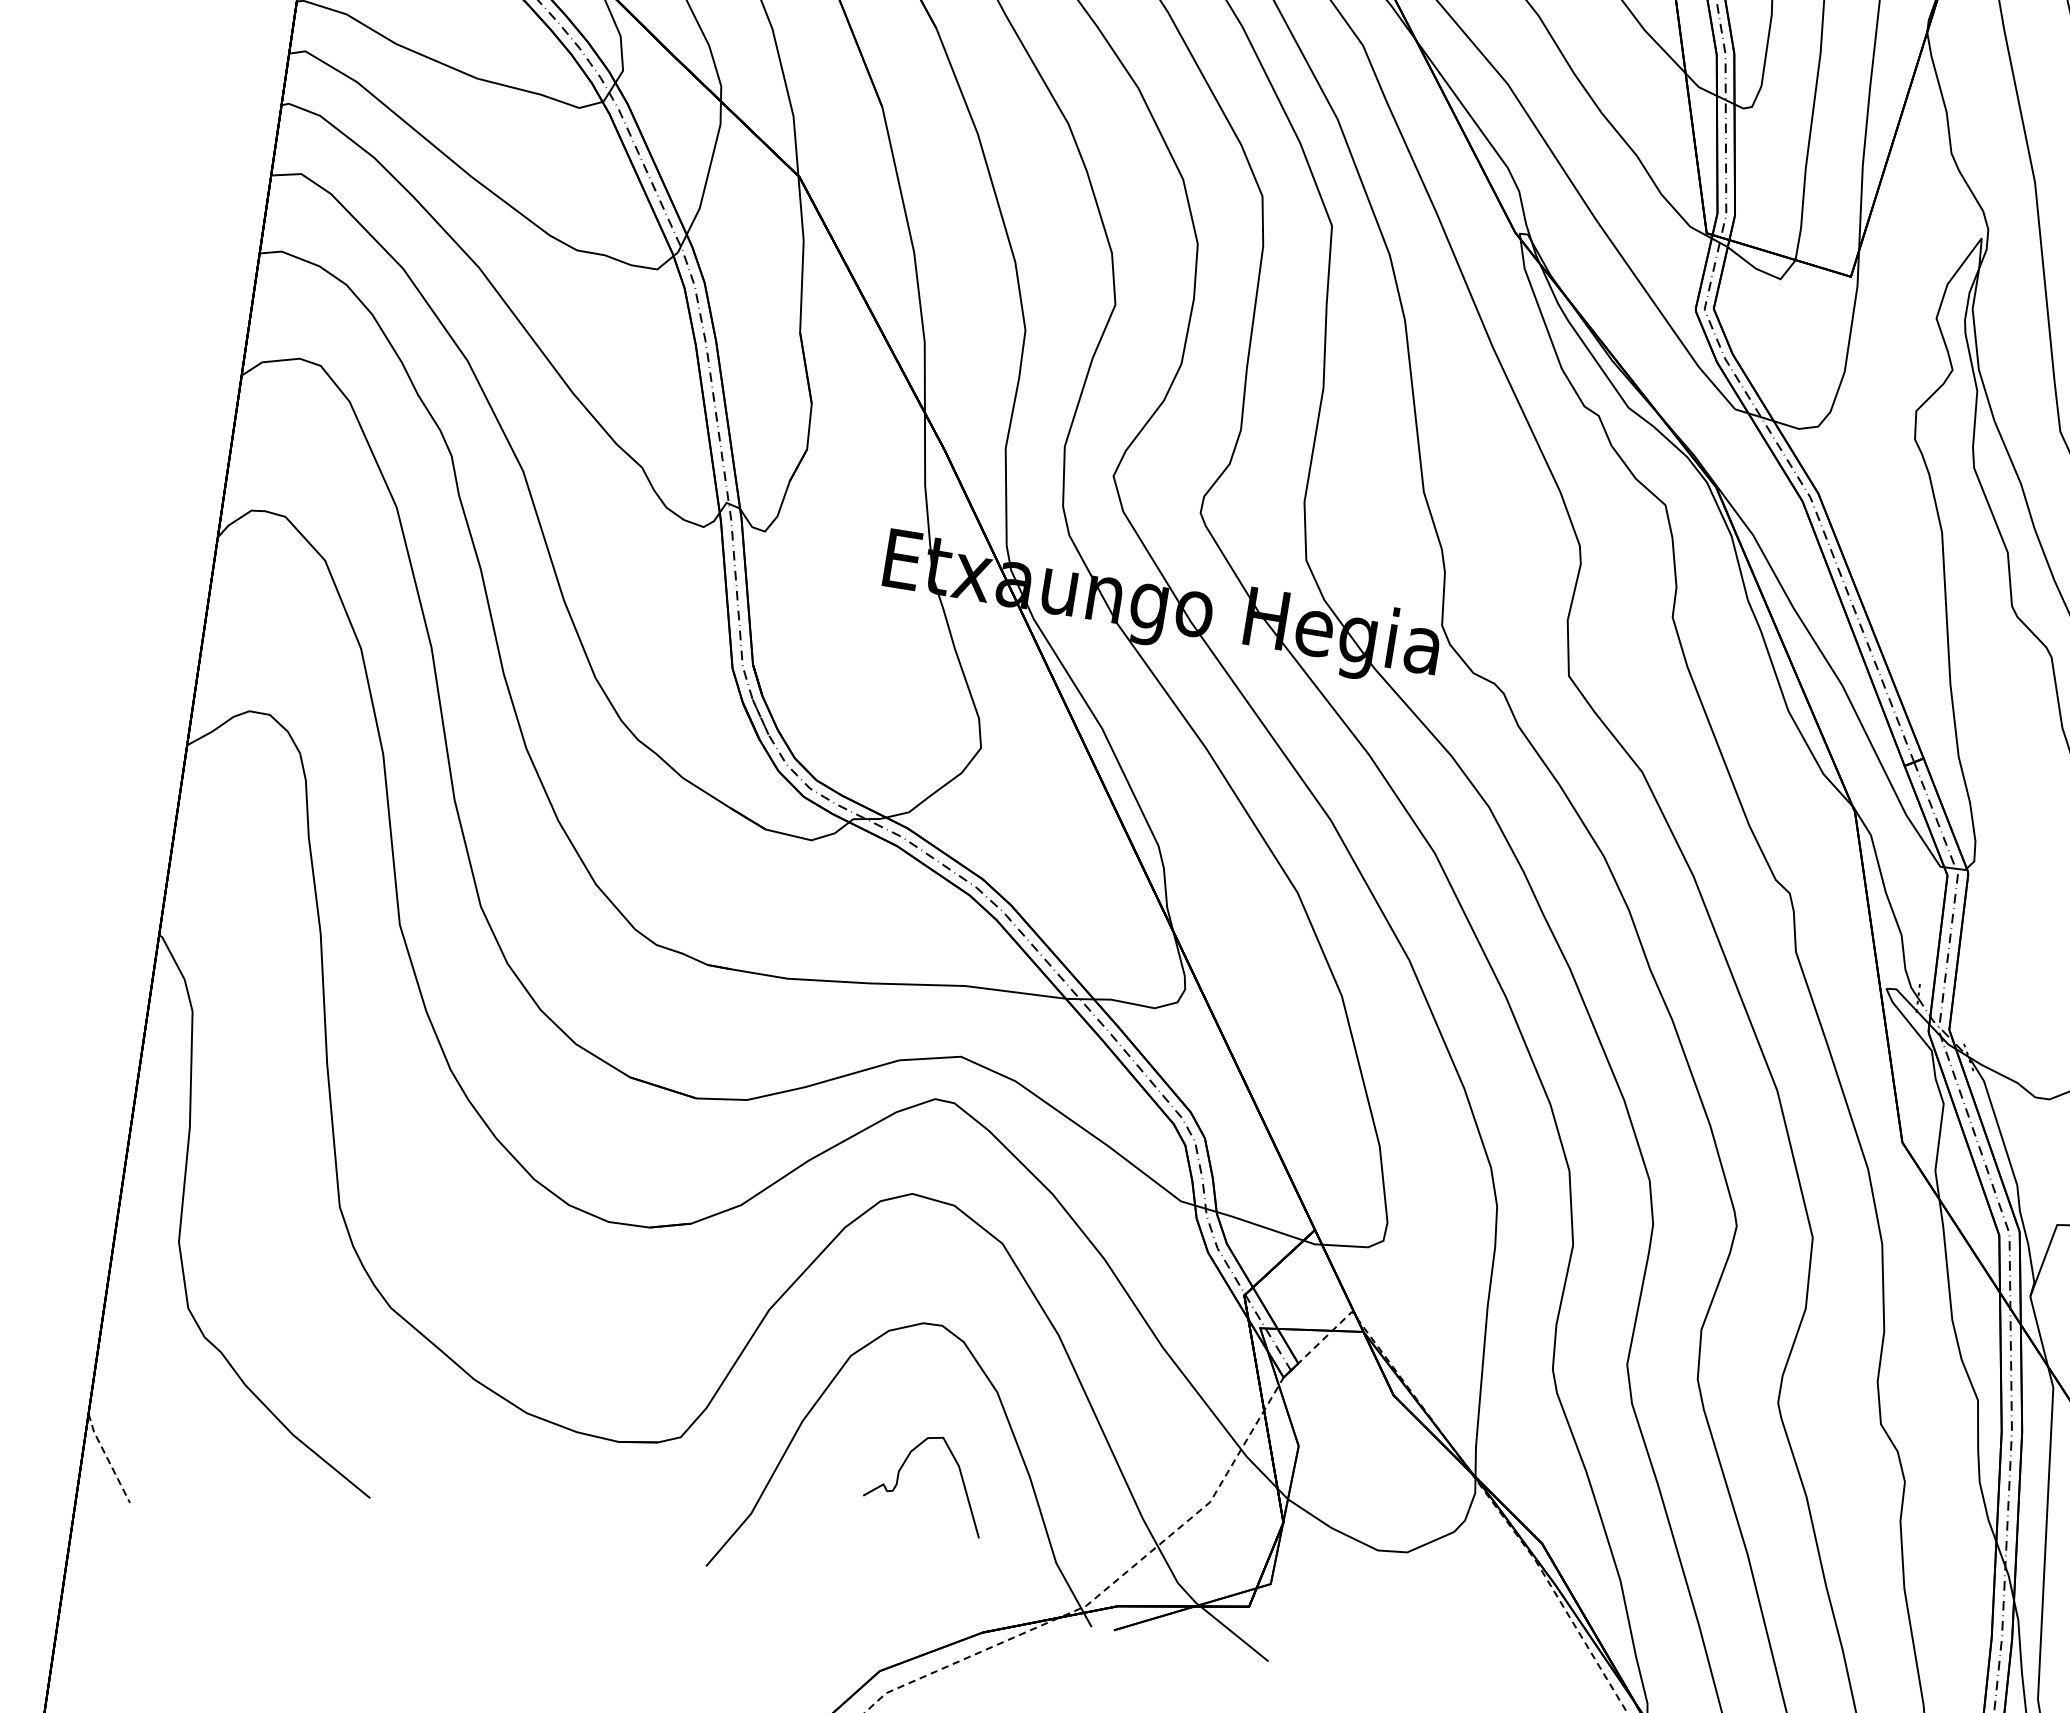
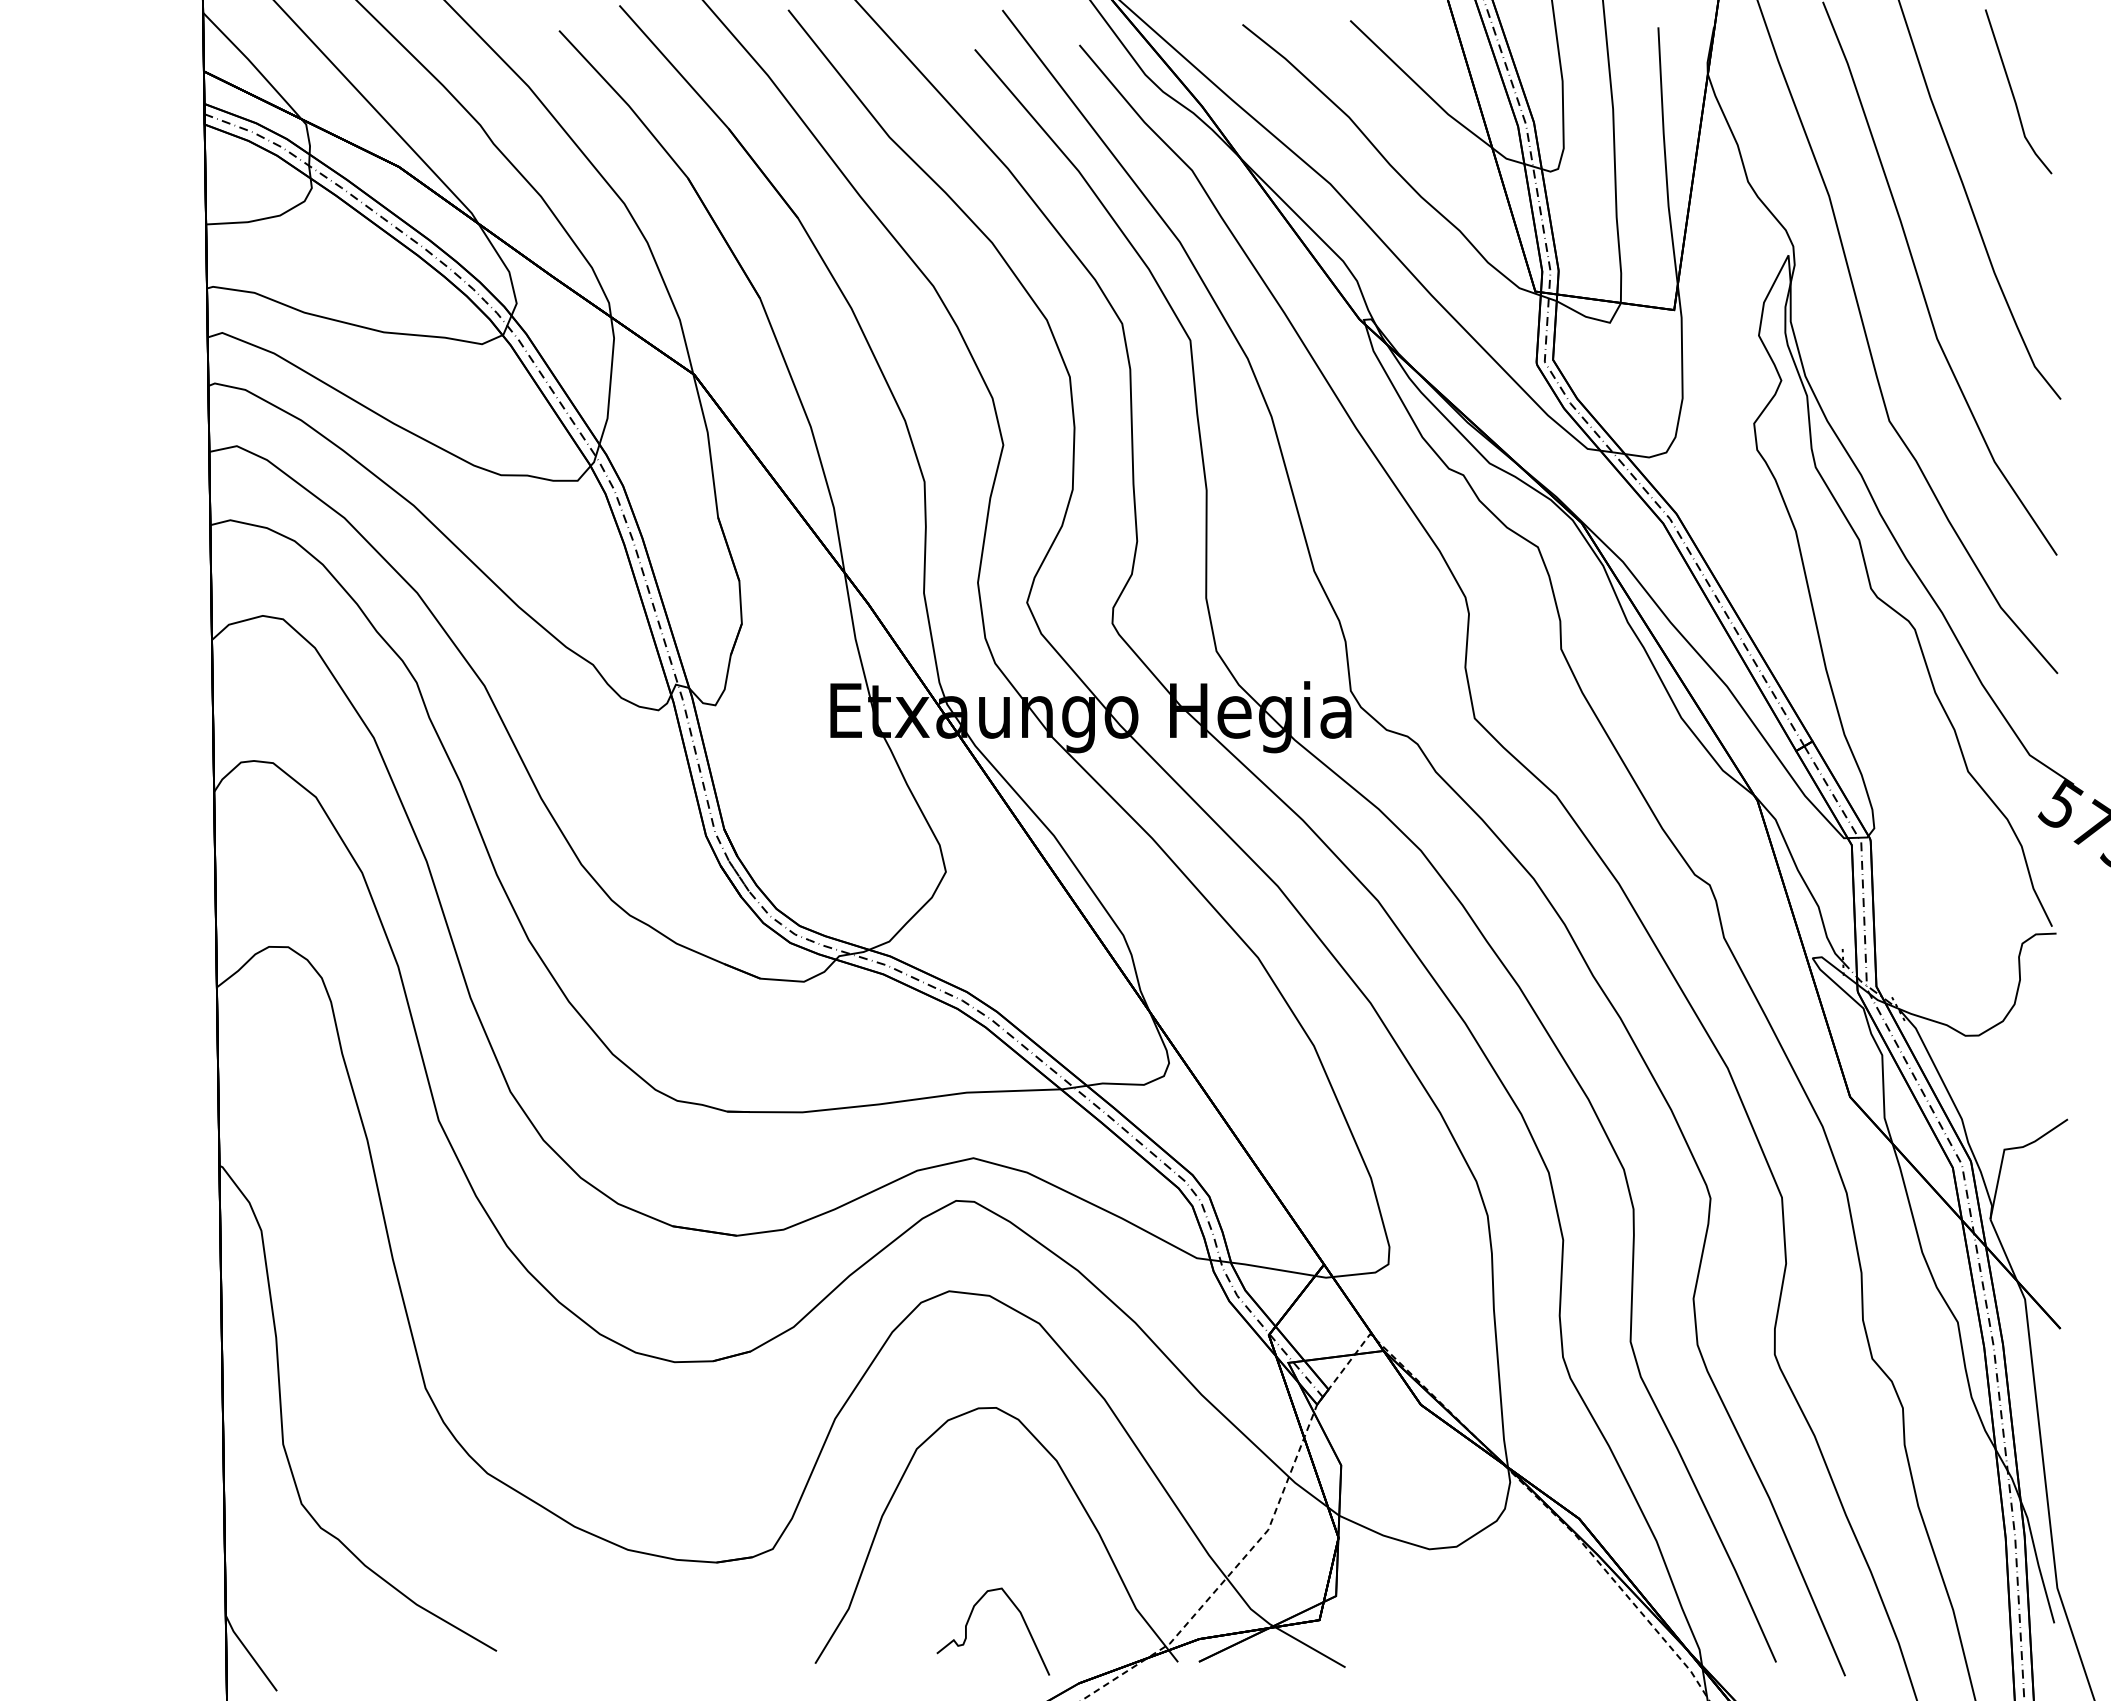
line: (108, 1459) -> (250, 1654), dashed -> solid
curve: (903, 1466) -> (969, 1620), moved

